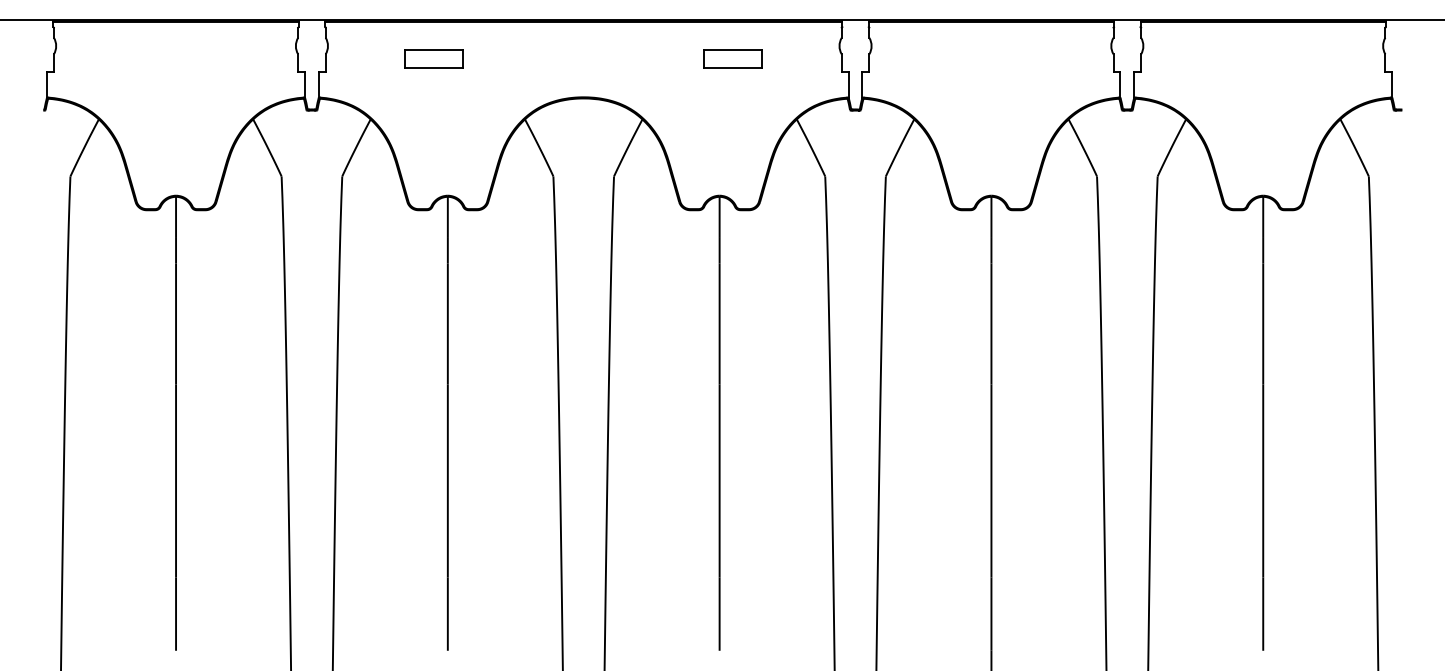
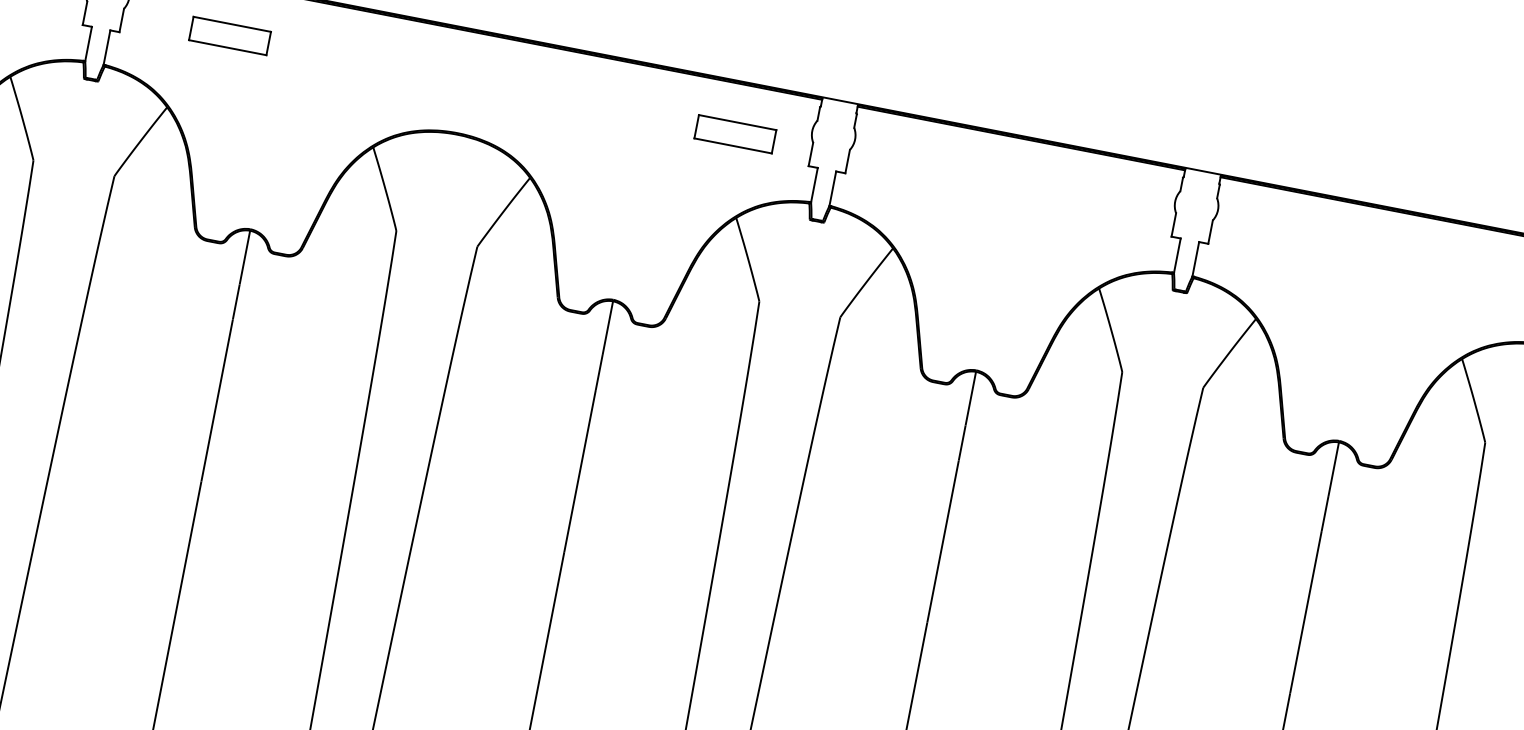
part: (433, 58) -> (229, 35), moved
part: (732, 58) -> (734, 133), moved

